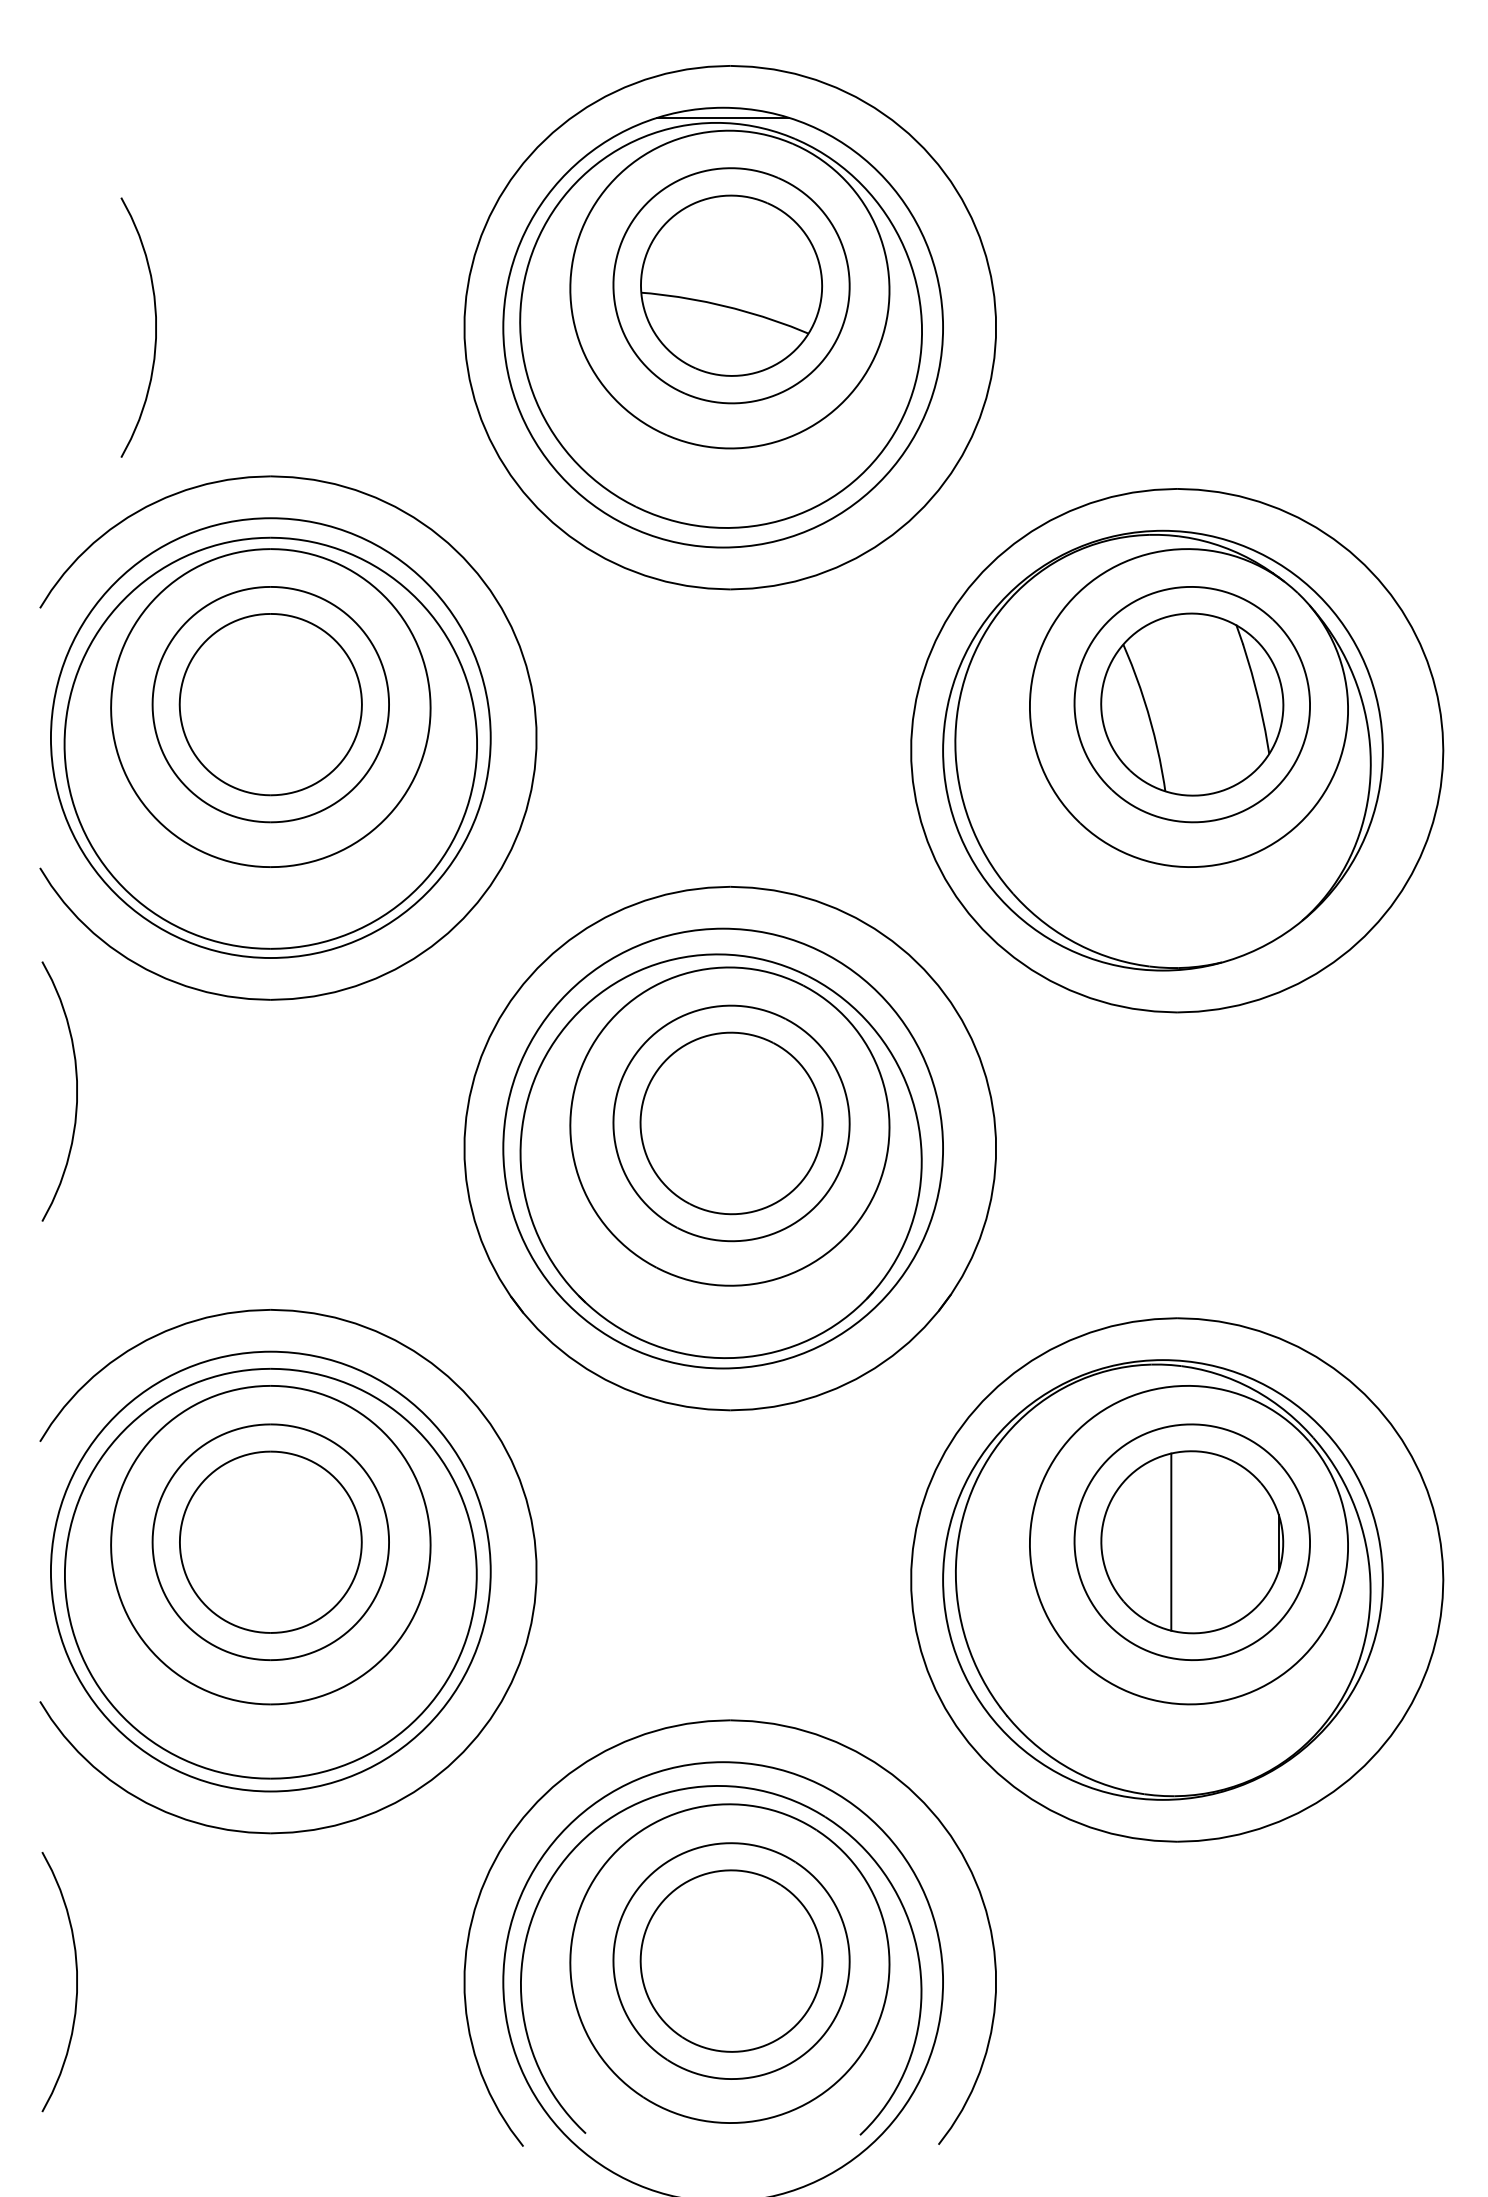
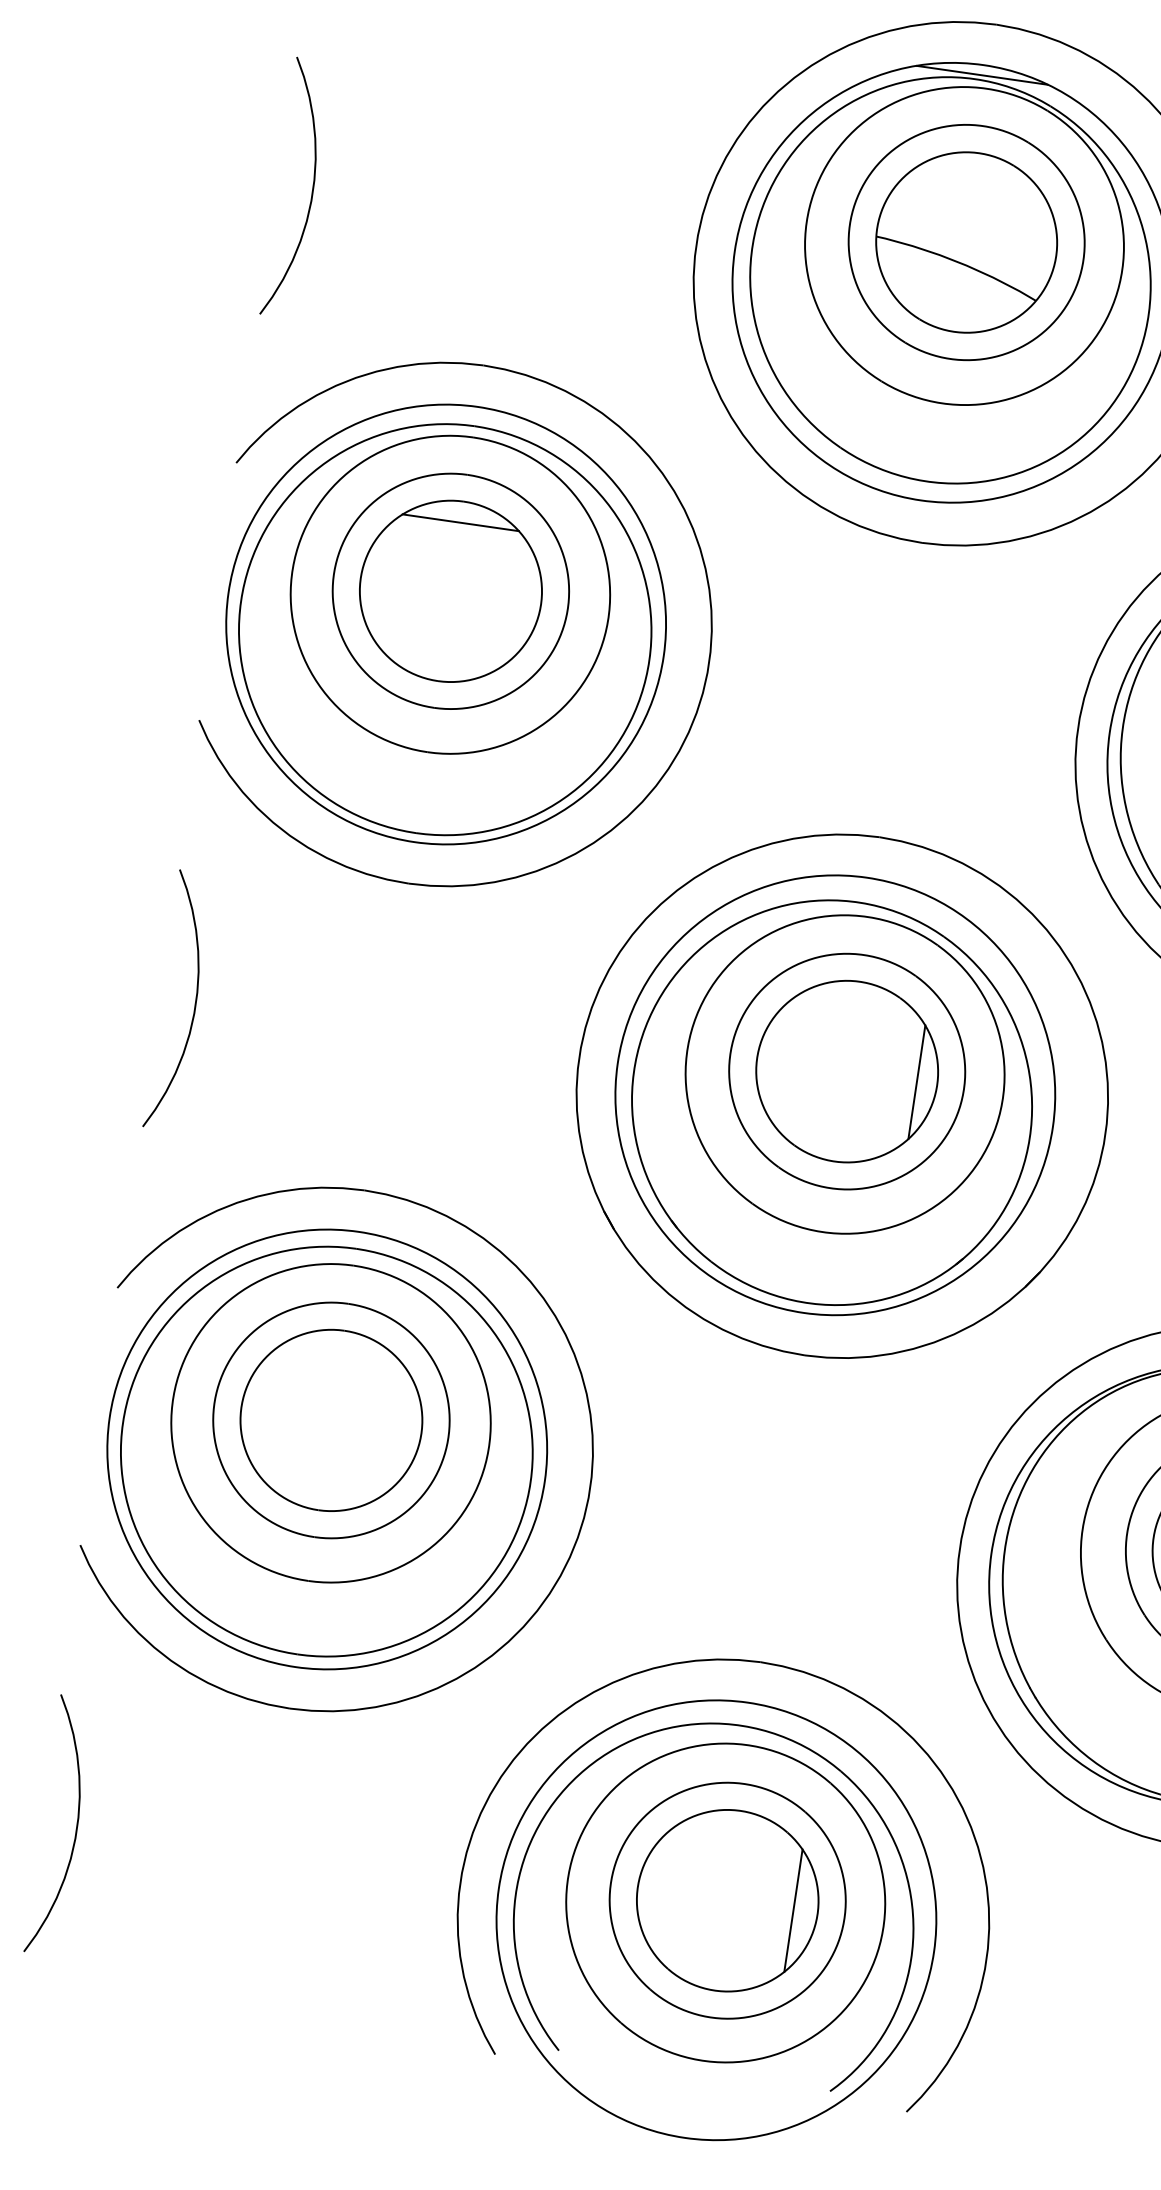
curve: (155, 327) -> (312, 190), moved
line: (270, 635) -> (460, 522), added
curve: (76, 1091) -> (195, 1002), moved
line: (801, 1123) -> (916, 1081), added
line: (797, 1961) -> (792, 1910), added

